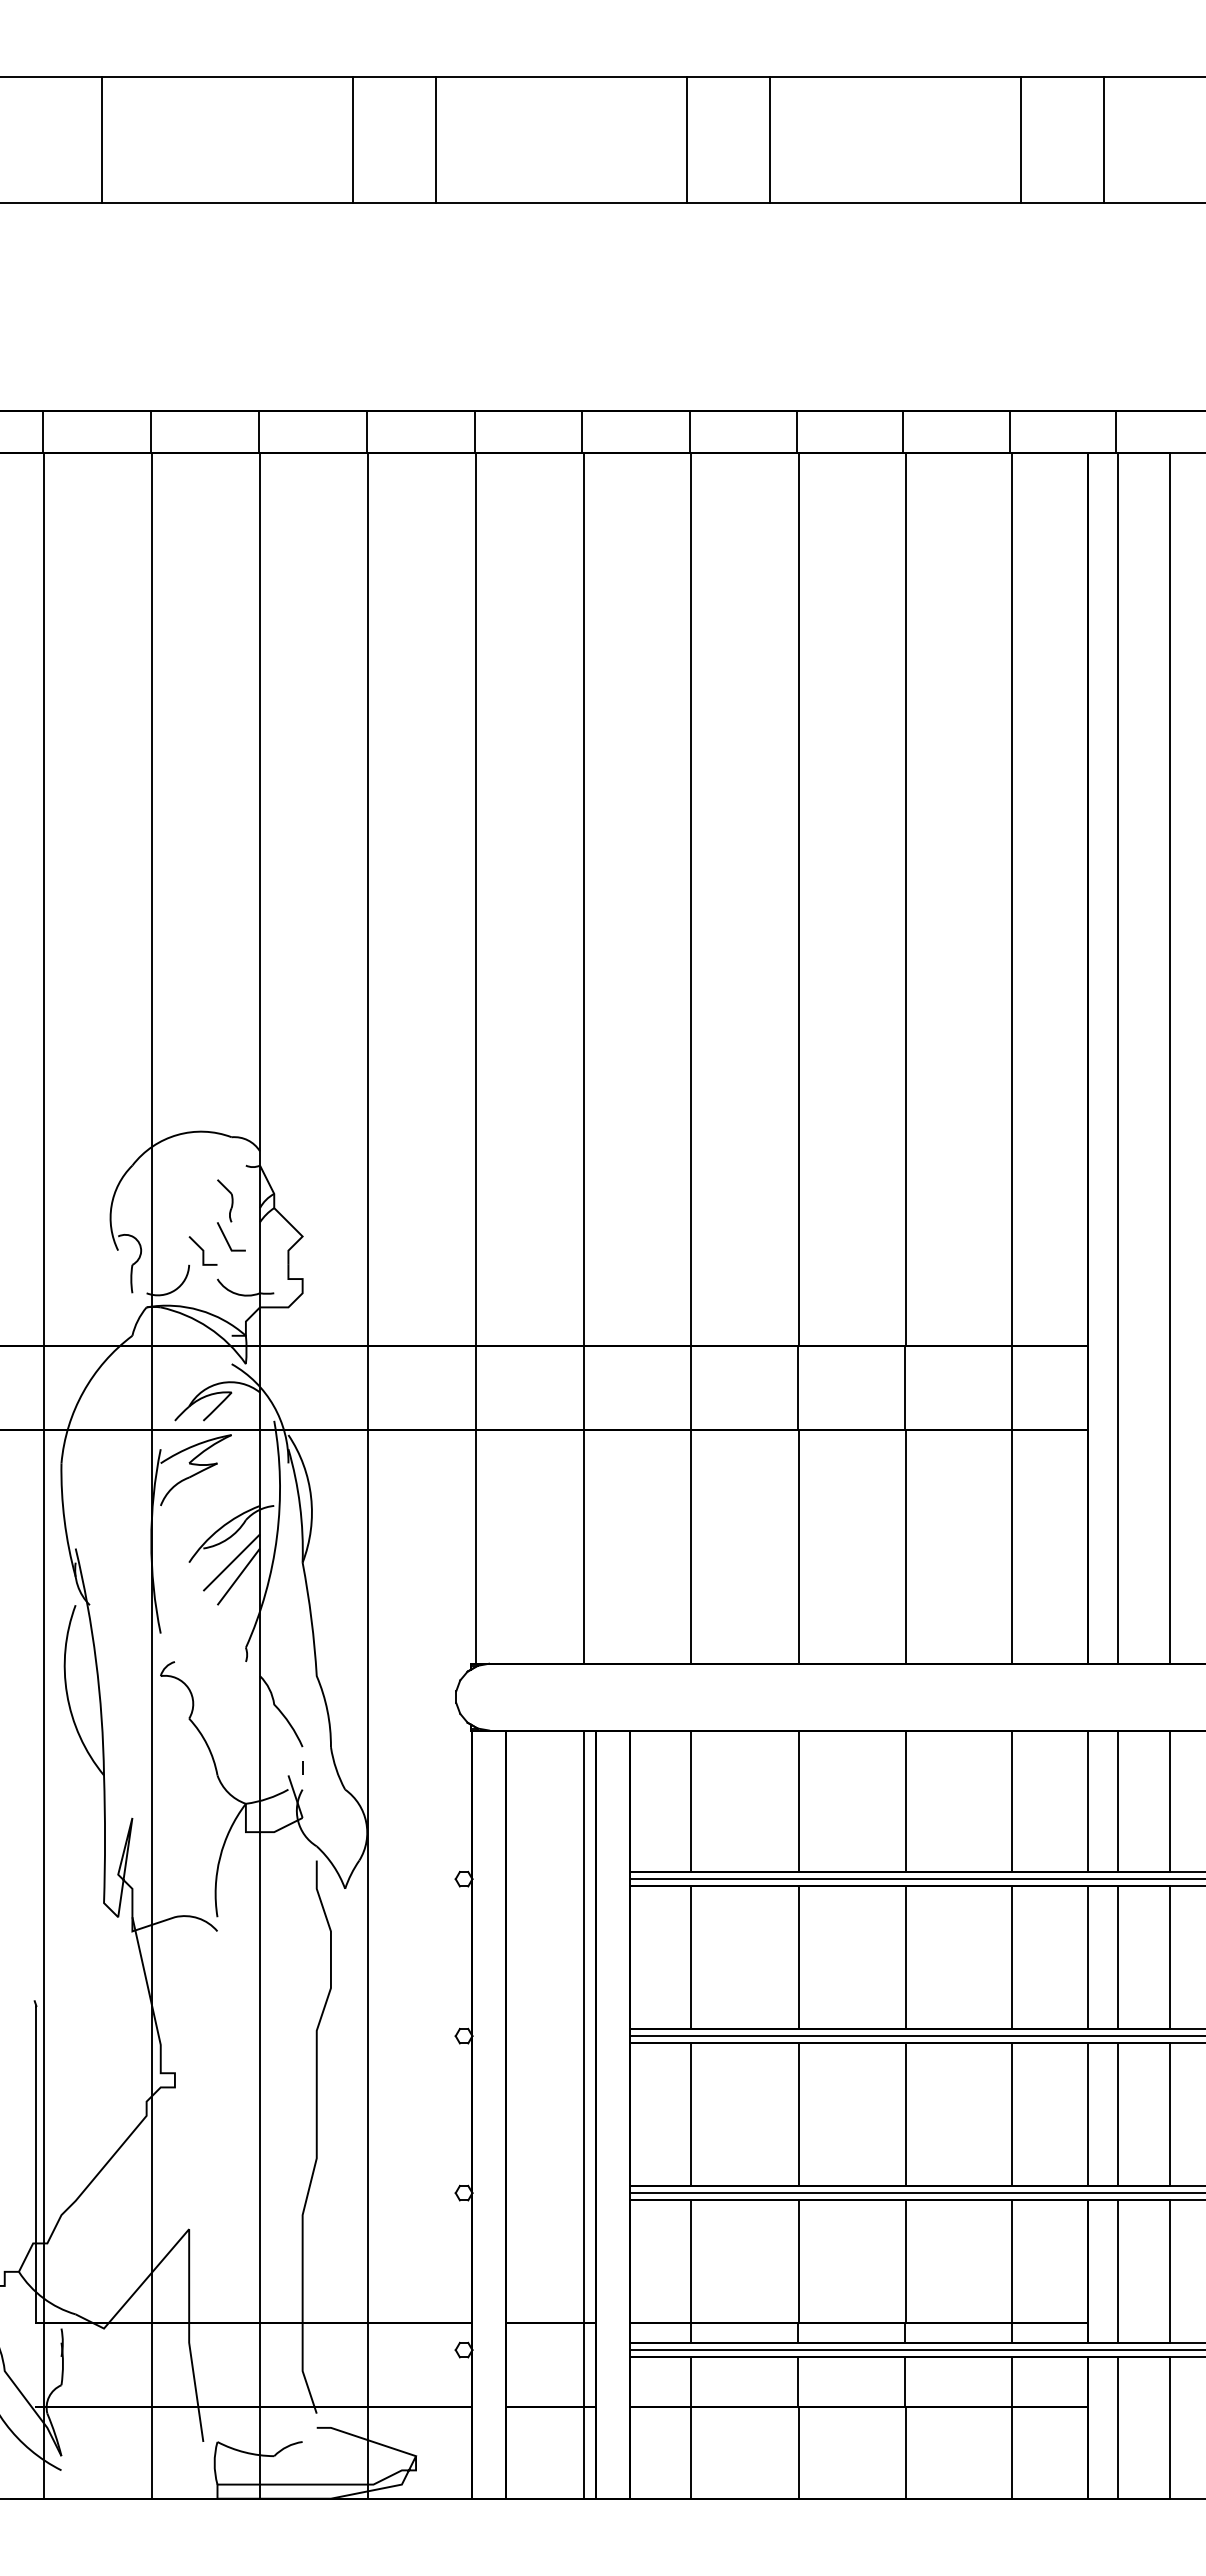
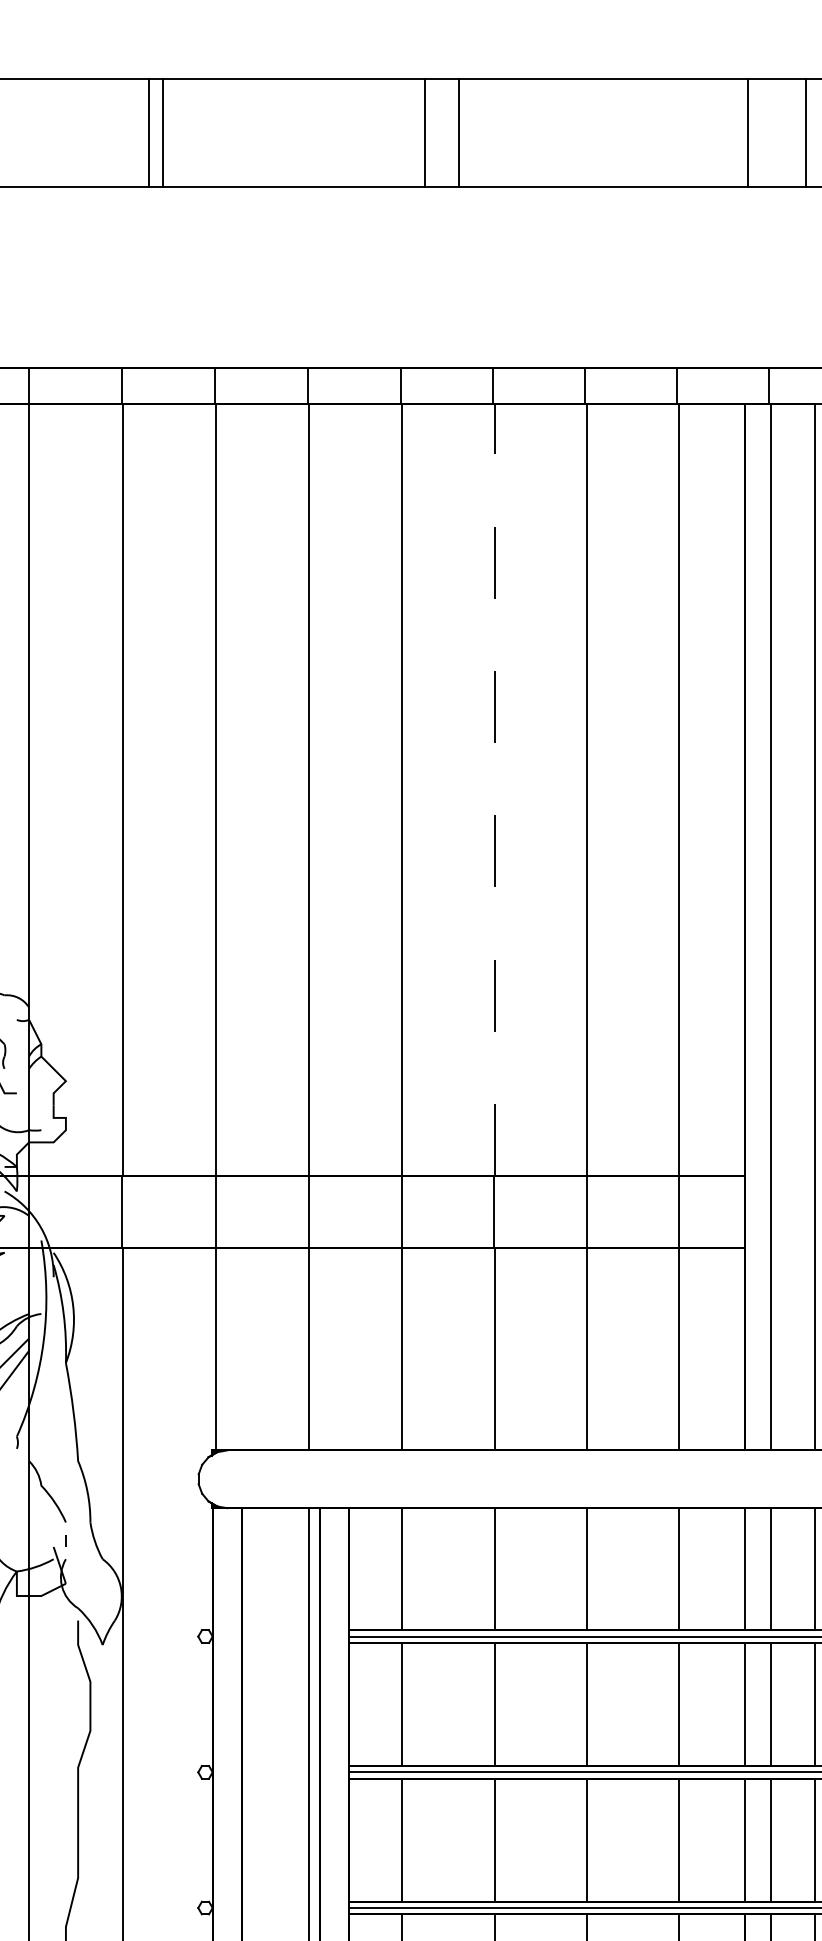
line: (352, 139) -> (162, 132), moved
line: (436, 139) -> (148, 132), moved
line: (686, 139) -> (458, 132), moved
line: (770, 139) -> (424, 132), moved
line: (1020, 139) -> (747, 132), moved
line: (1104, 139) -> (805, 132), moved
line: (798, 899) -> (494, 789), solid -> dashed

